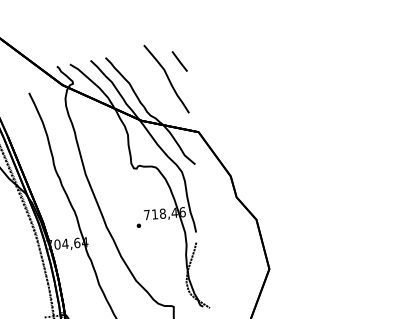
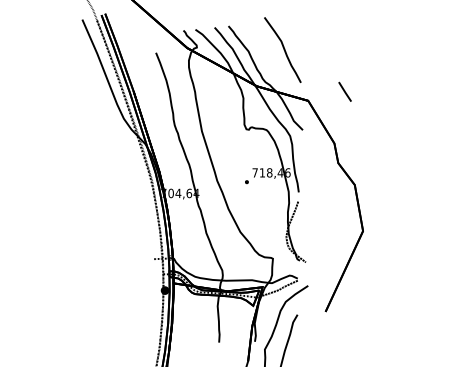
line: (179, 61) -> (344, 91), moved

